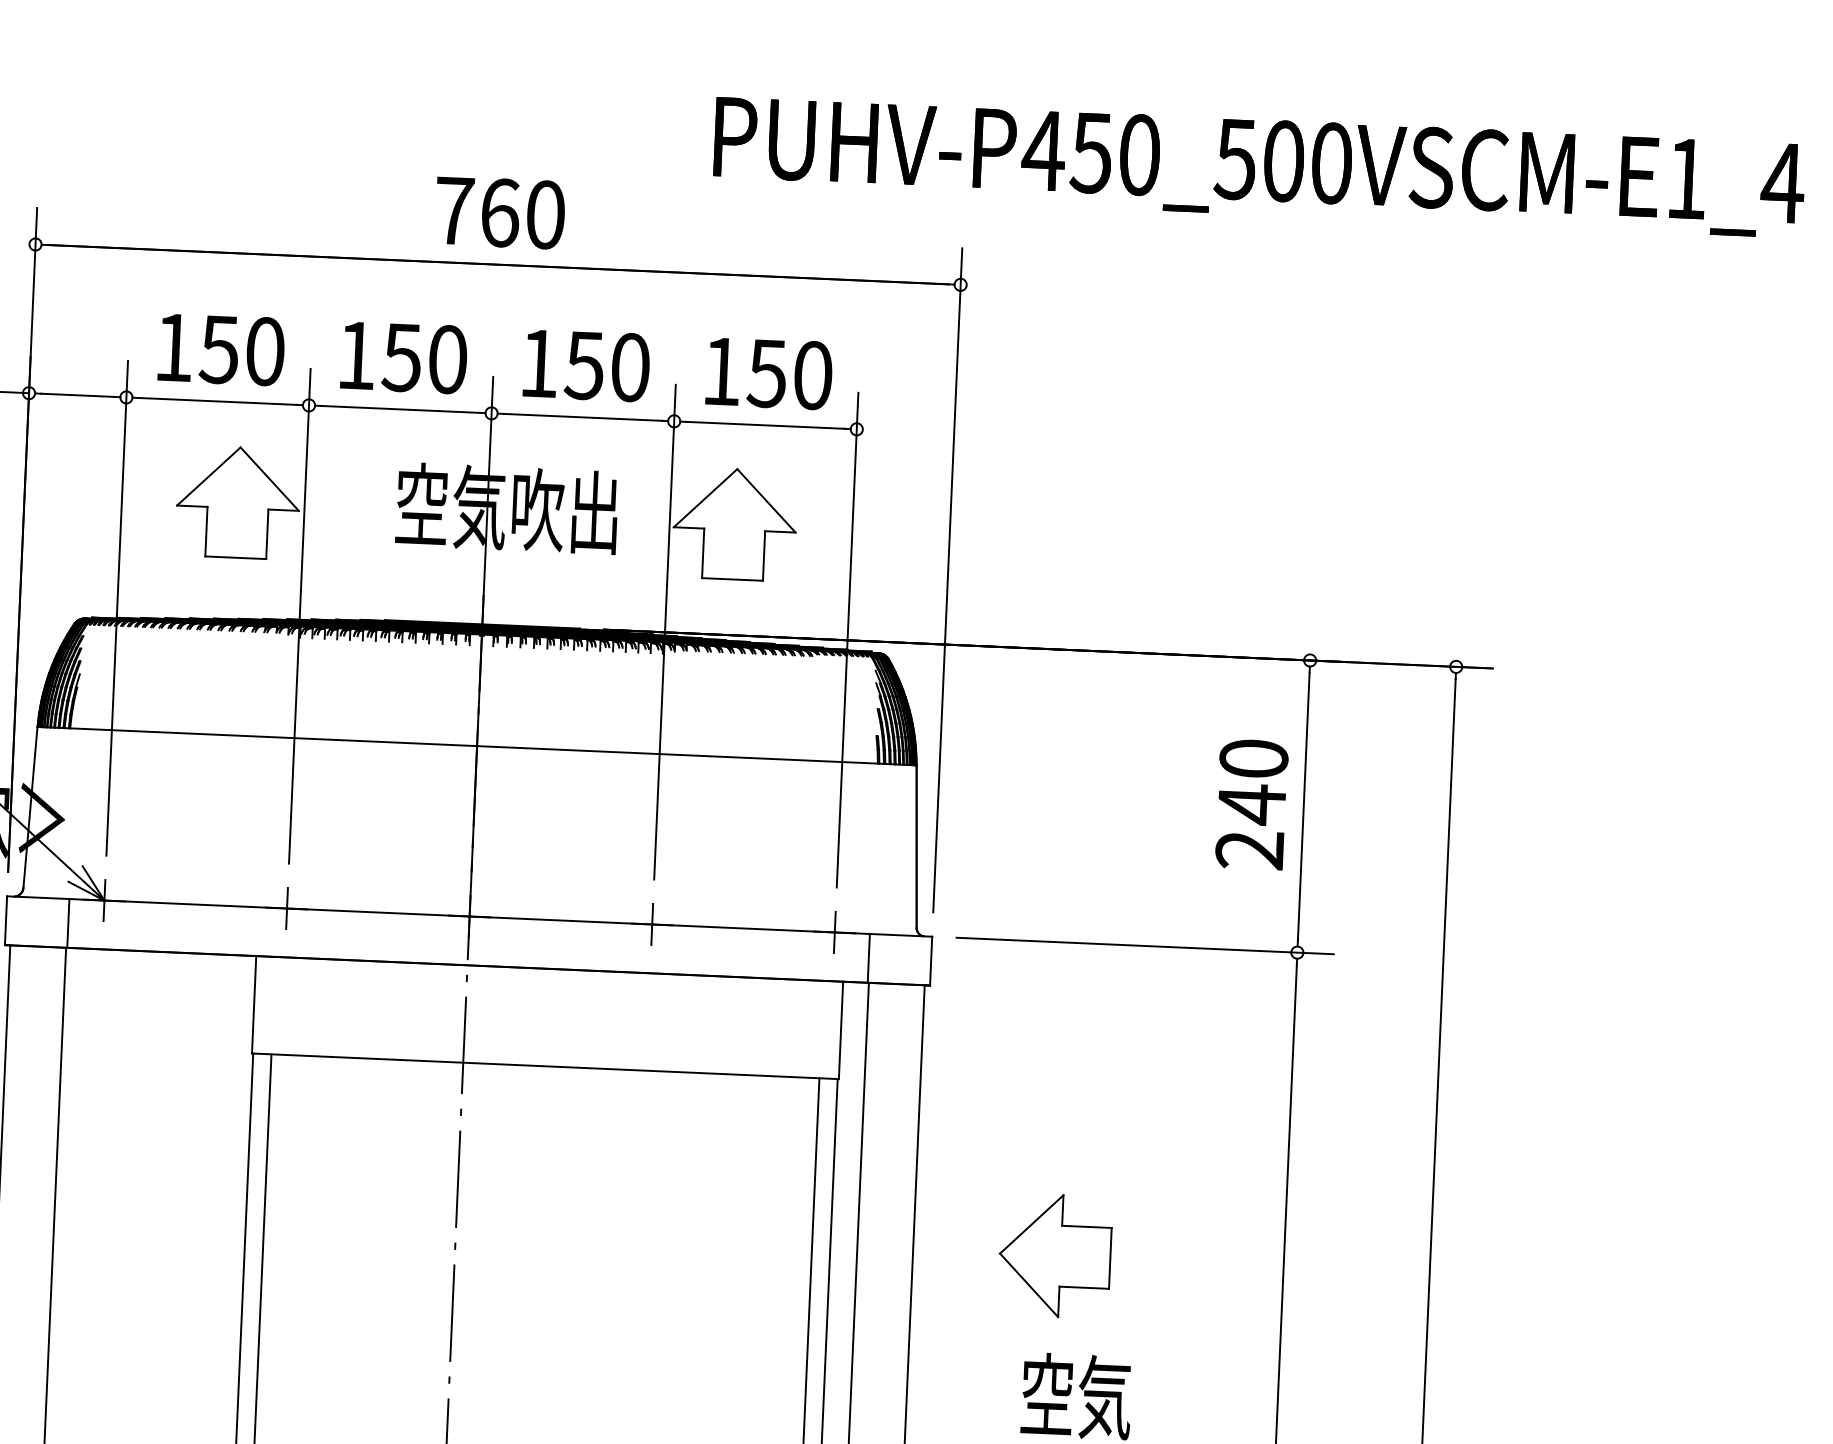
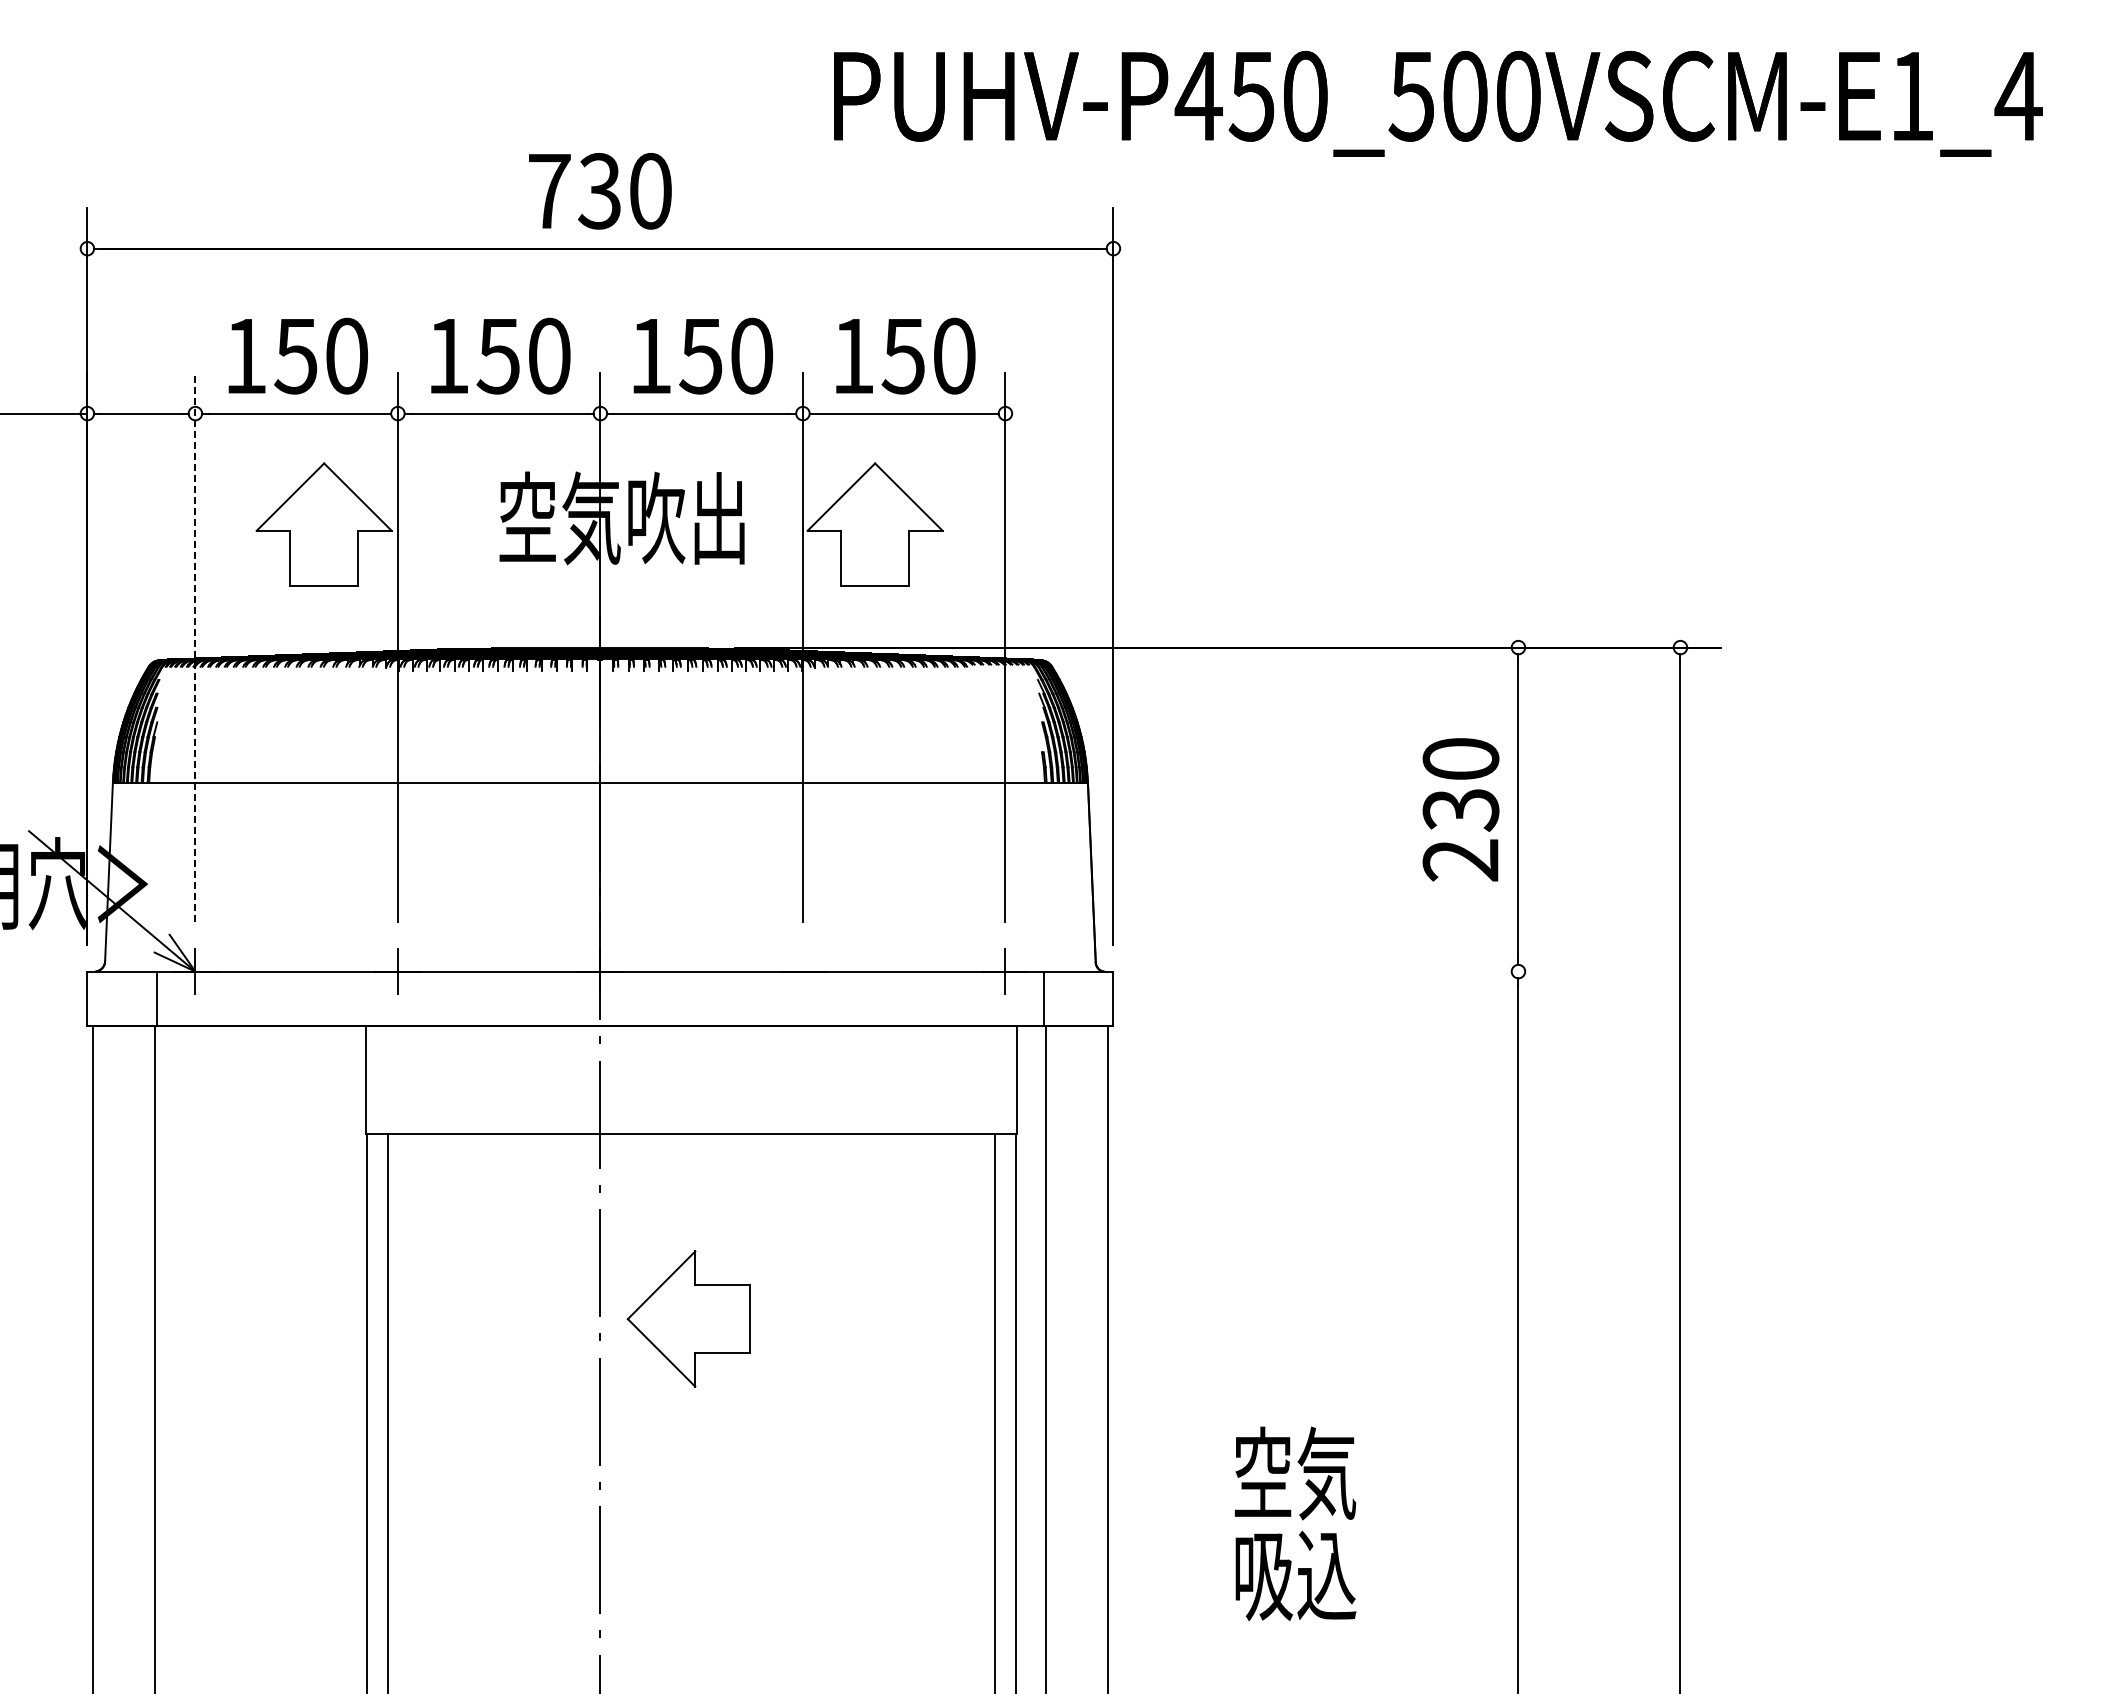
text: (499, 212) -> (599, 190), 760 -> 730
line: (117, 607) -> (195, 646), solid -> dashed
text: (1251, 804) -> (1460, 809), 240 -> 230
line: (651, 924) -> (802, 971), removed
line: (1145, 945) -> (1349, 971), removed
part: (1054, 1255) -> (688, 1318), moved

